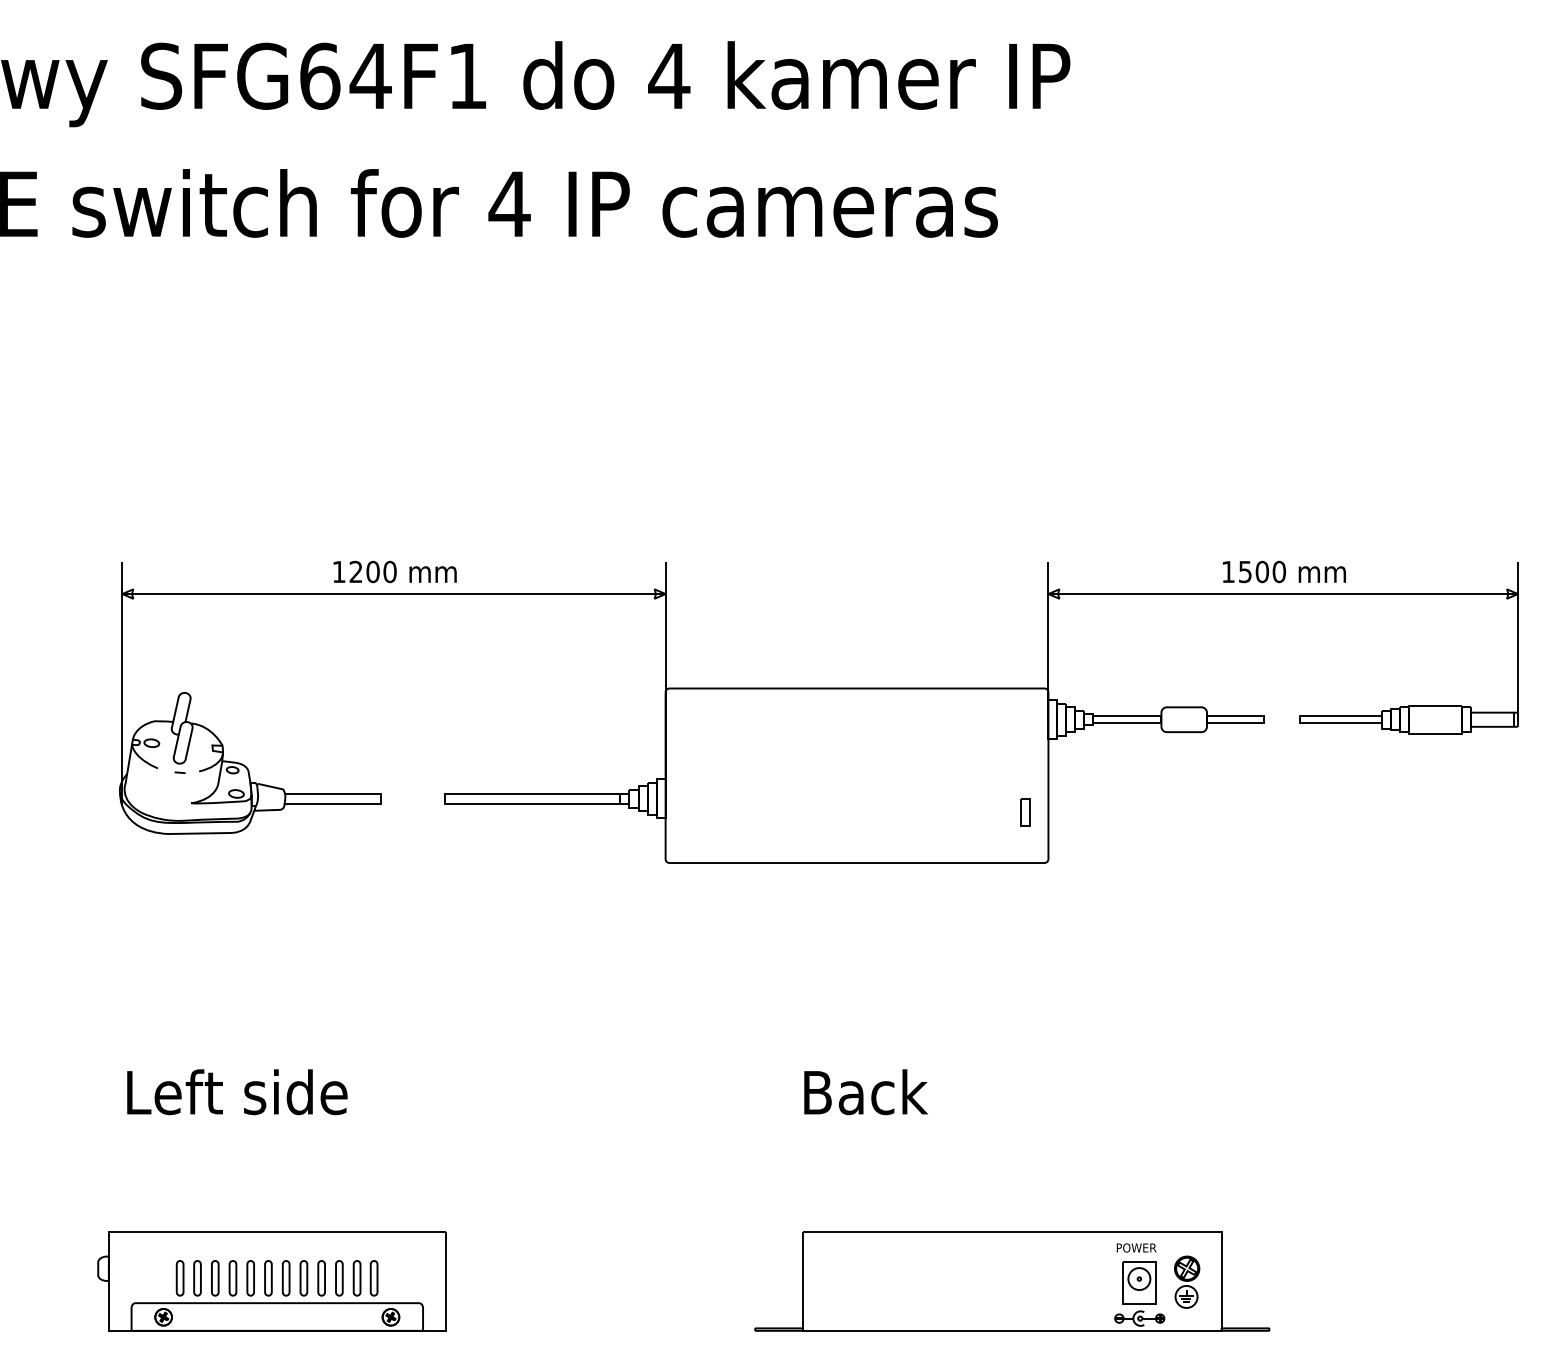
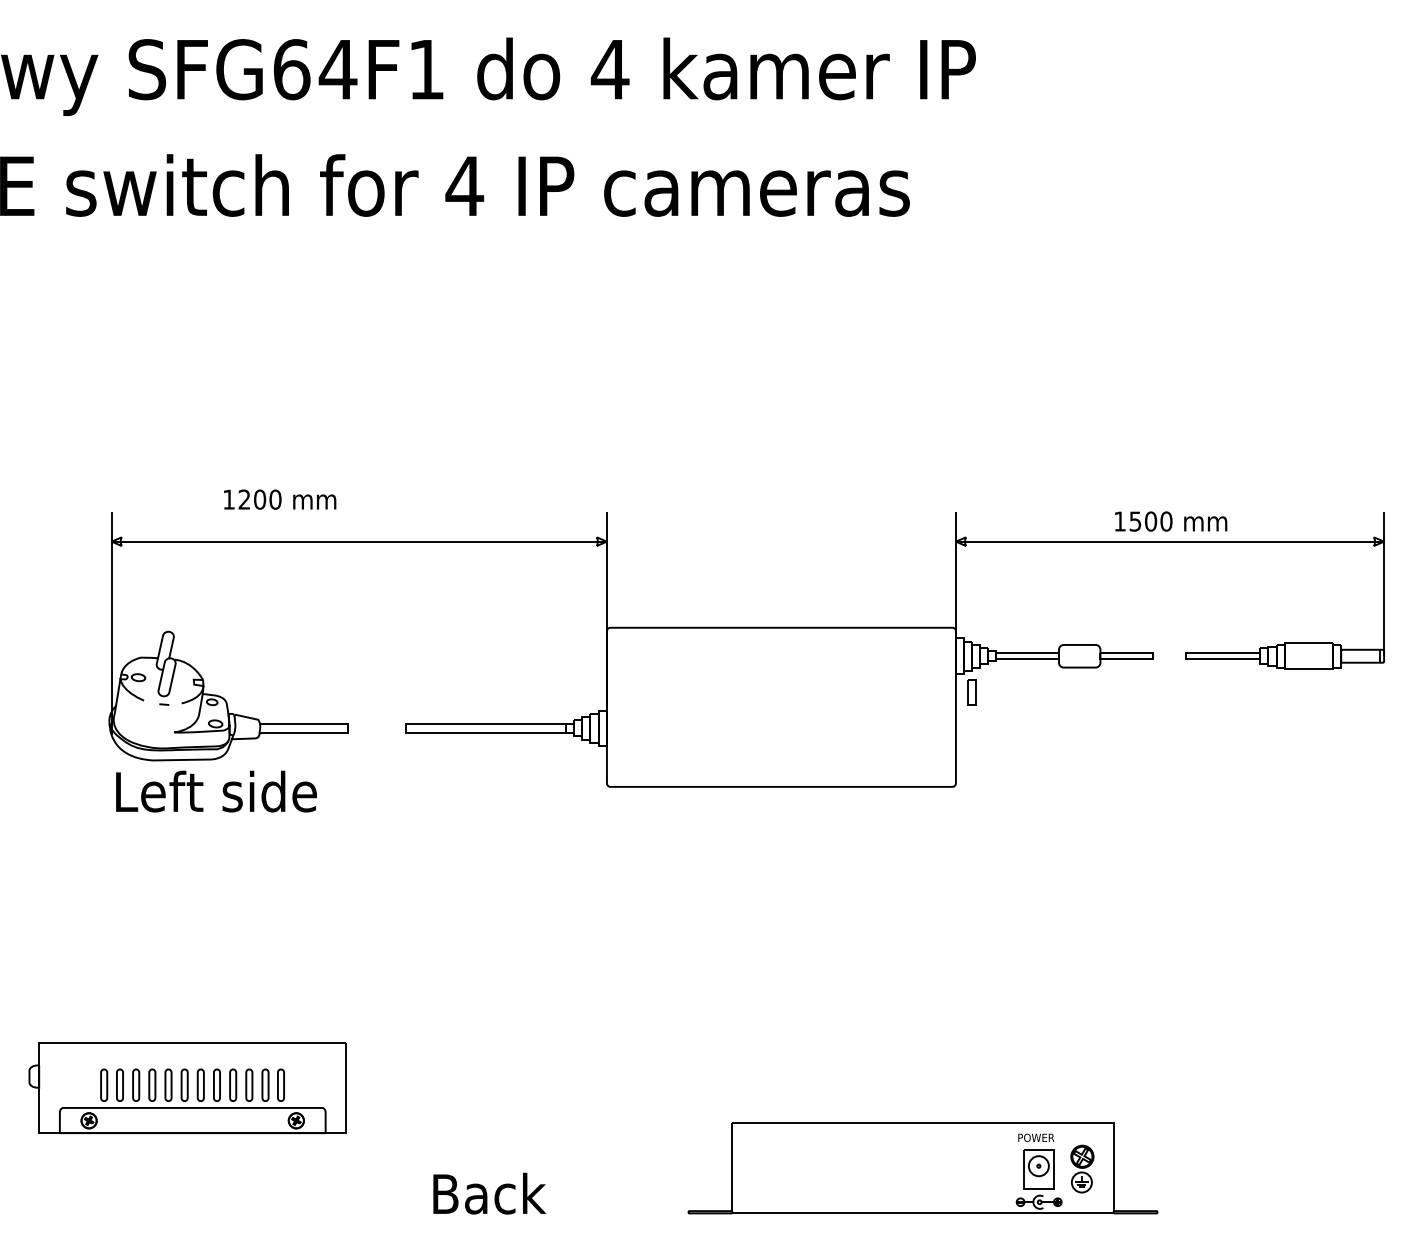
text: (394, 571) -> (279, 499), moved
part: (1025, 812) -> (971, 692), moved
text: (237, 1092) -> (216, 791), moved
text: (865, 1092) -> (489, 1193), moved
part: (271, 1281) -> (187, 1088), moved

